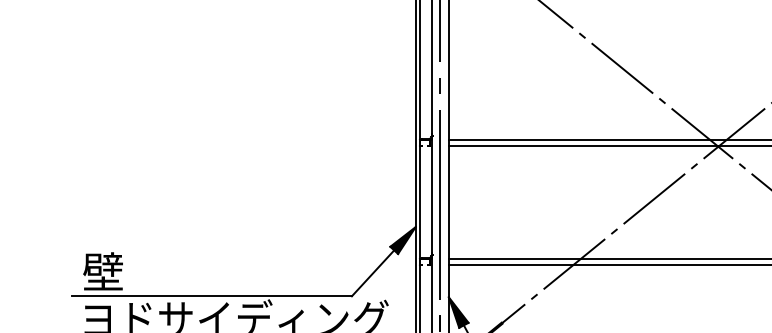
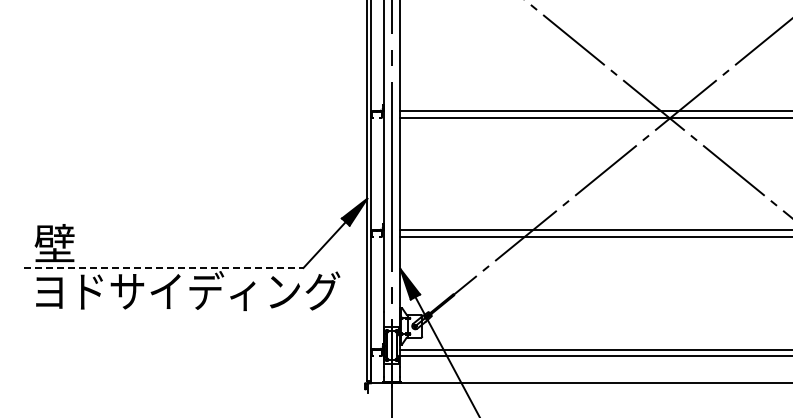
line: (211, 296) -> (163, 268), solid -> dashed

